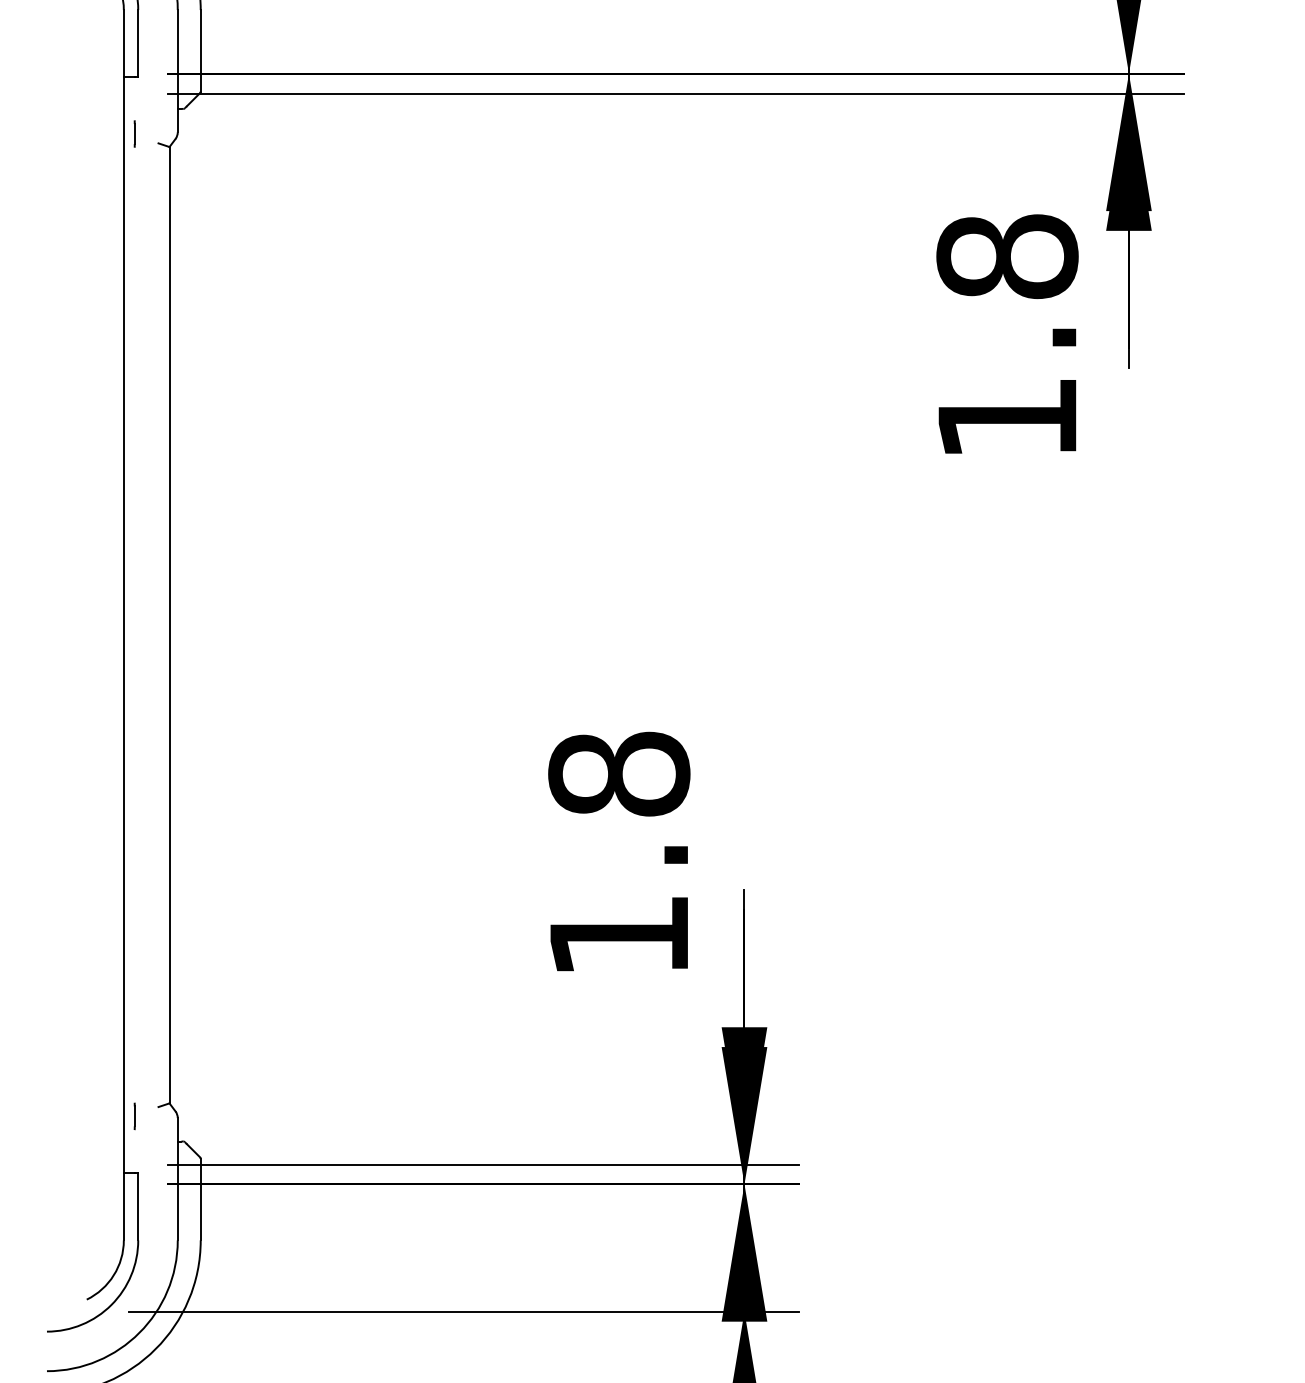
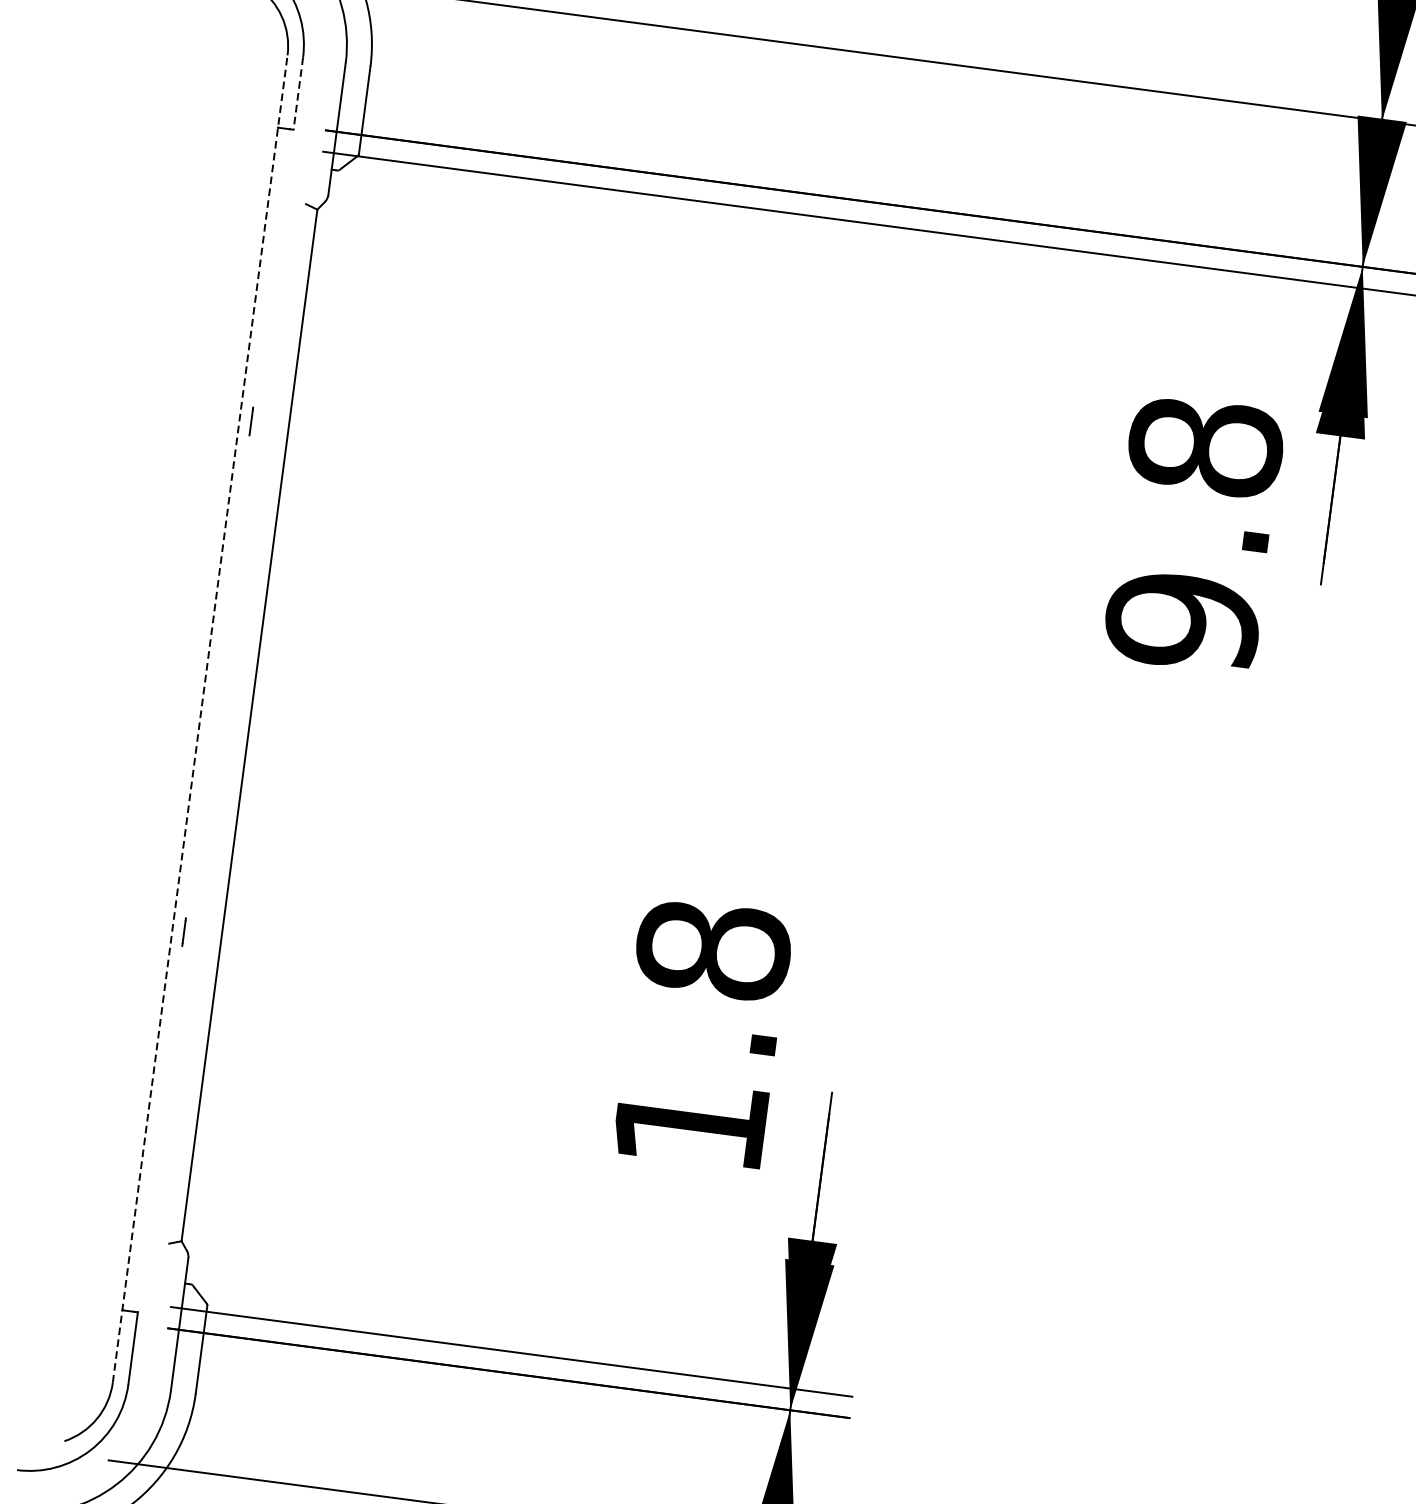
line: (138, 43) -> (298, 93), solid -> dashed
line: (134, 133) -> (251, 420), moved
text: (1007, 418) -> (1182, 621), 1.8 -> 9.8
line: (123, 624) -> (199, 718), solid -> dashed
line: (134, 1116) -> (183, 932), moved

